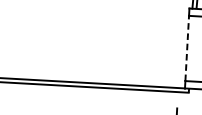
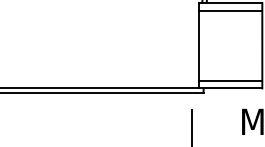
line: (187, 48) -> (199, 45), dashed -> solid

